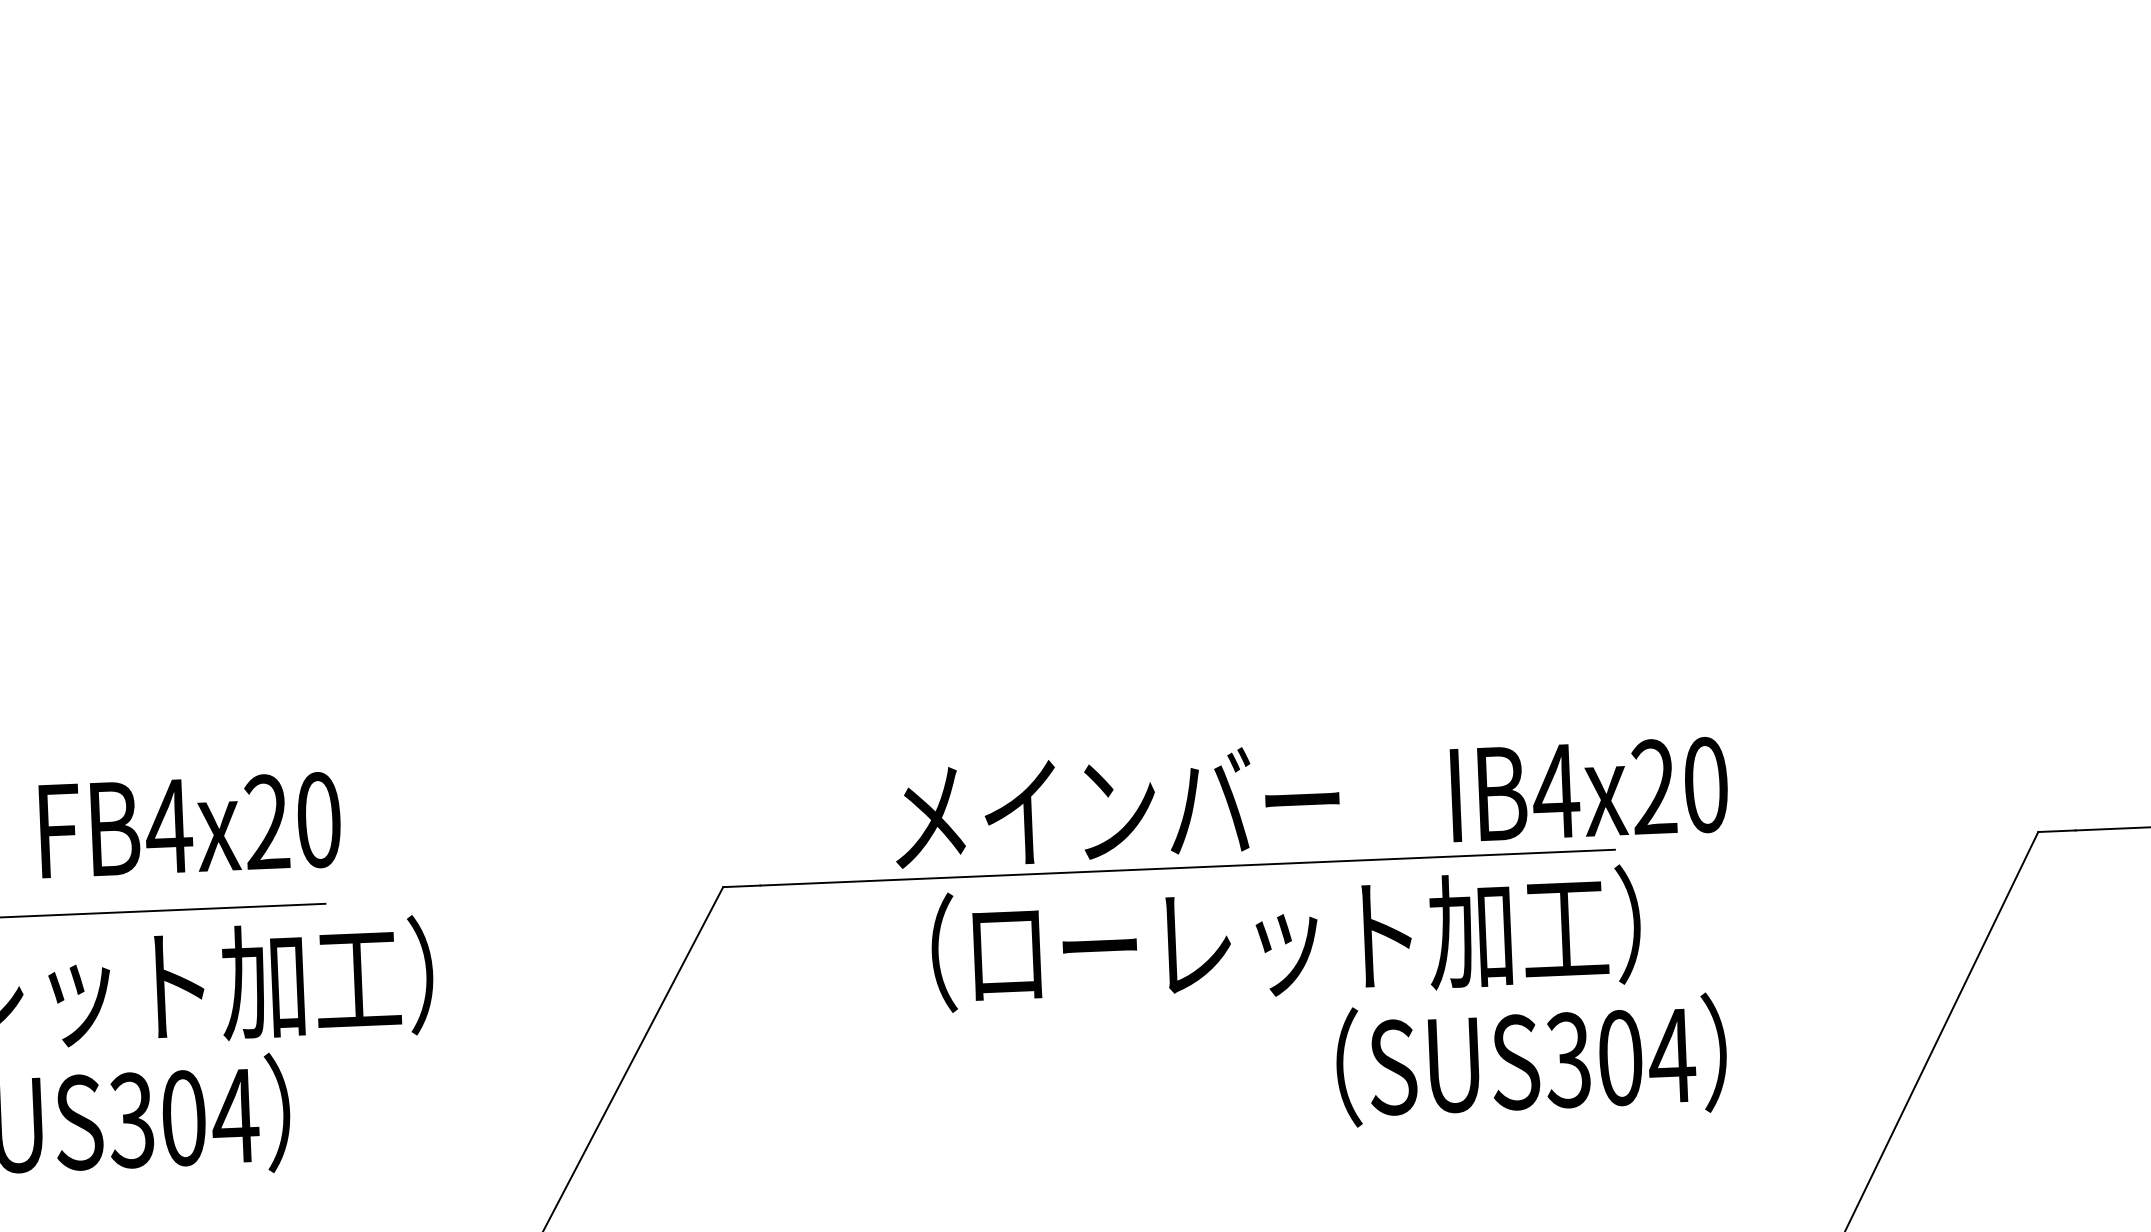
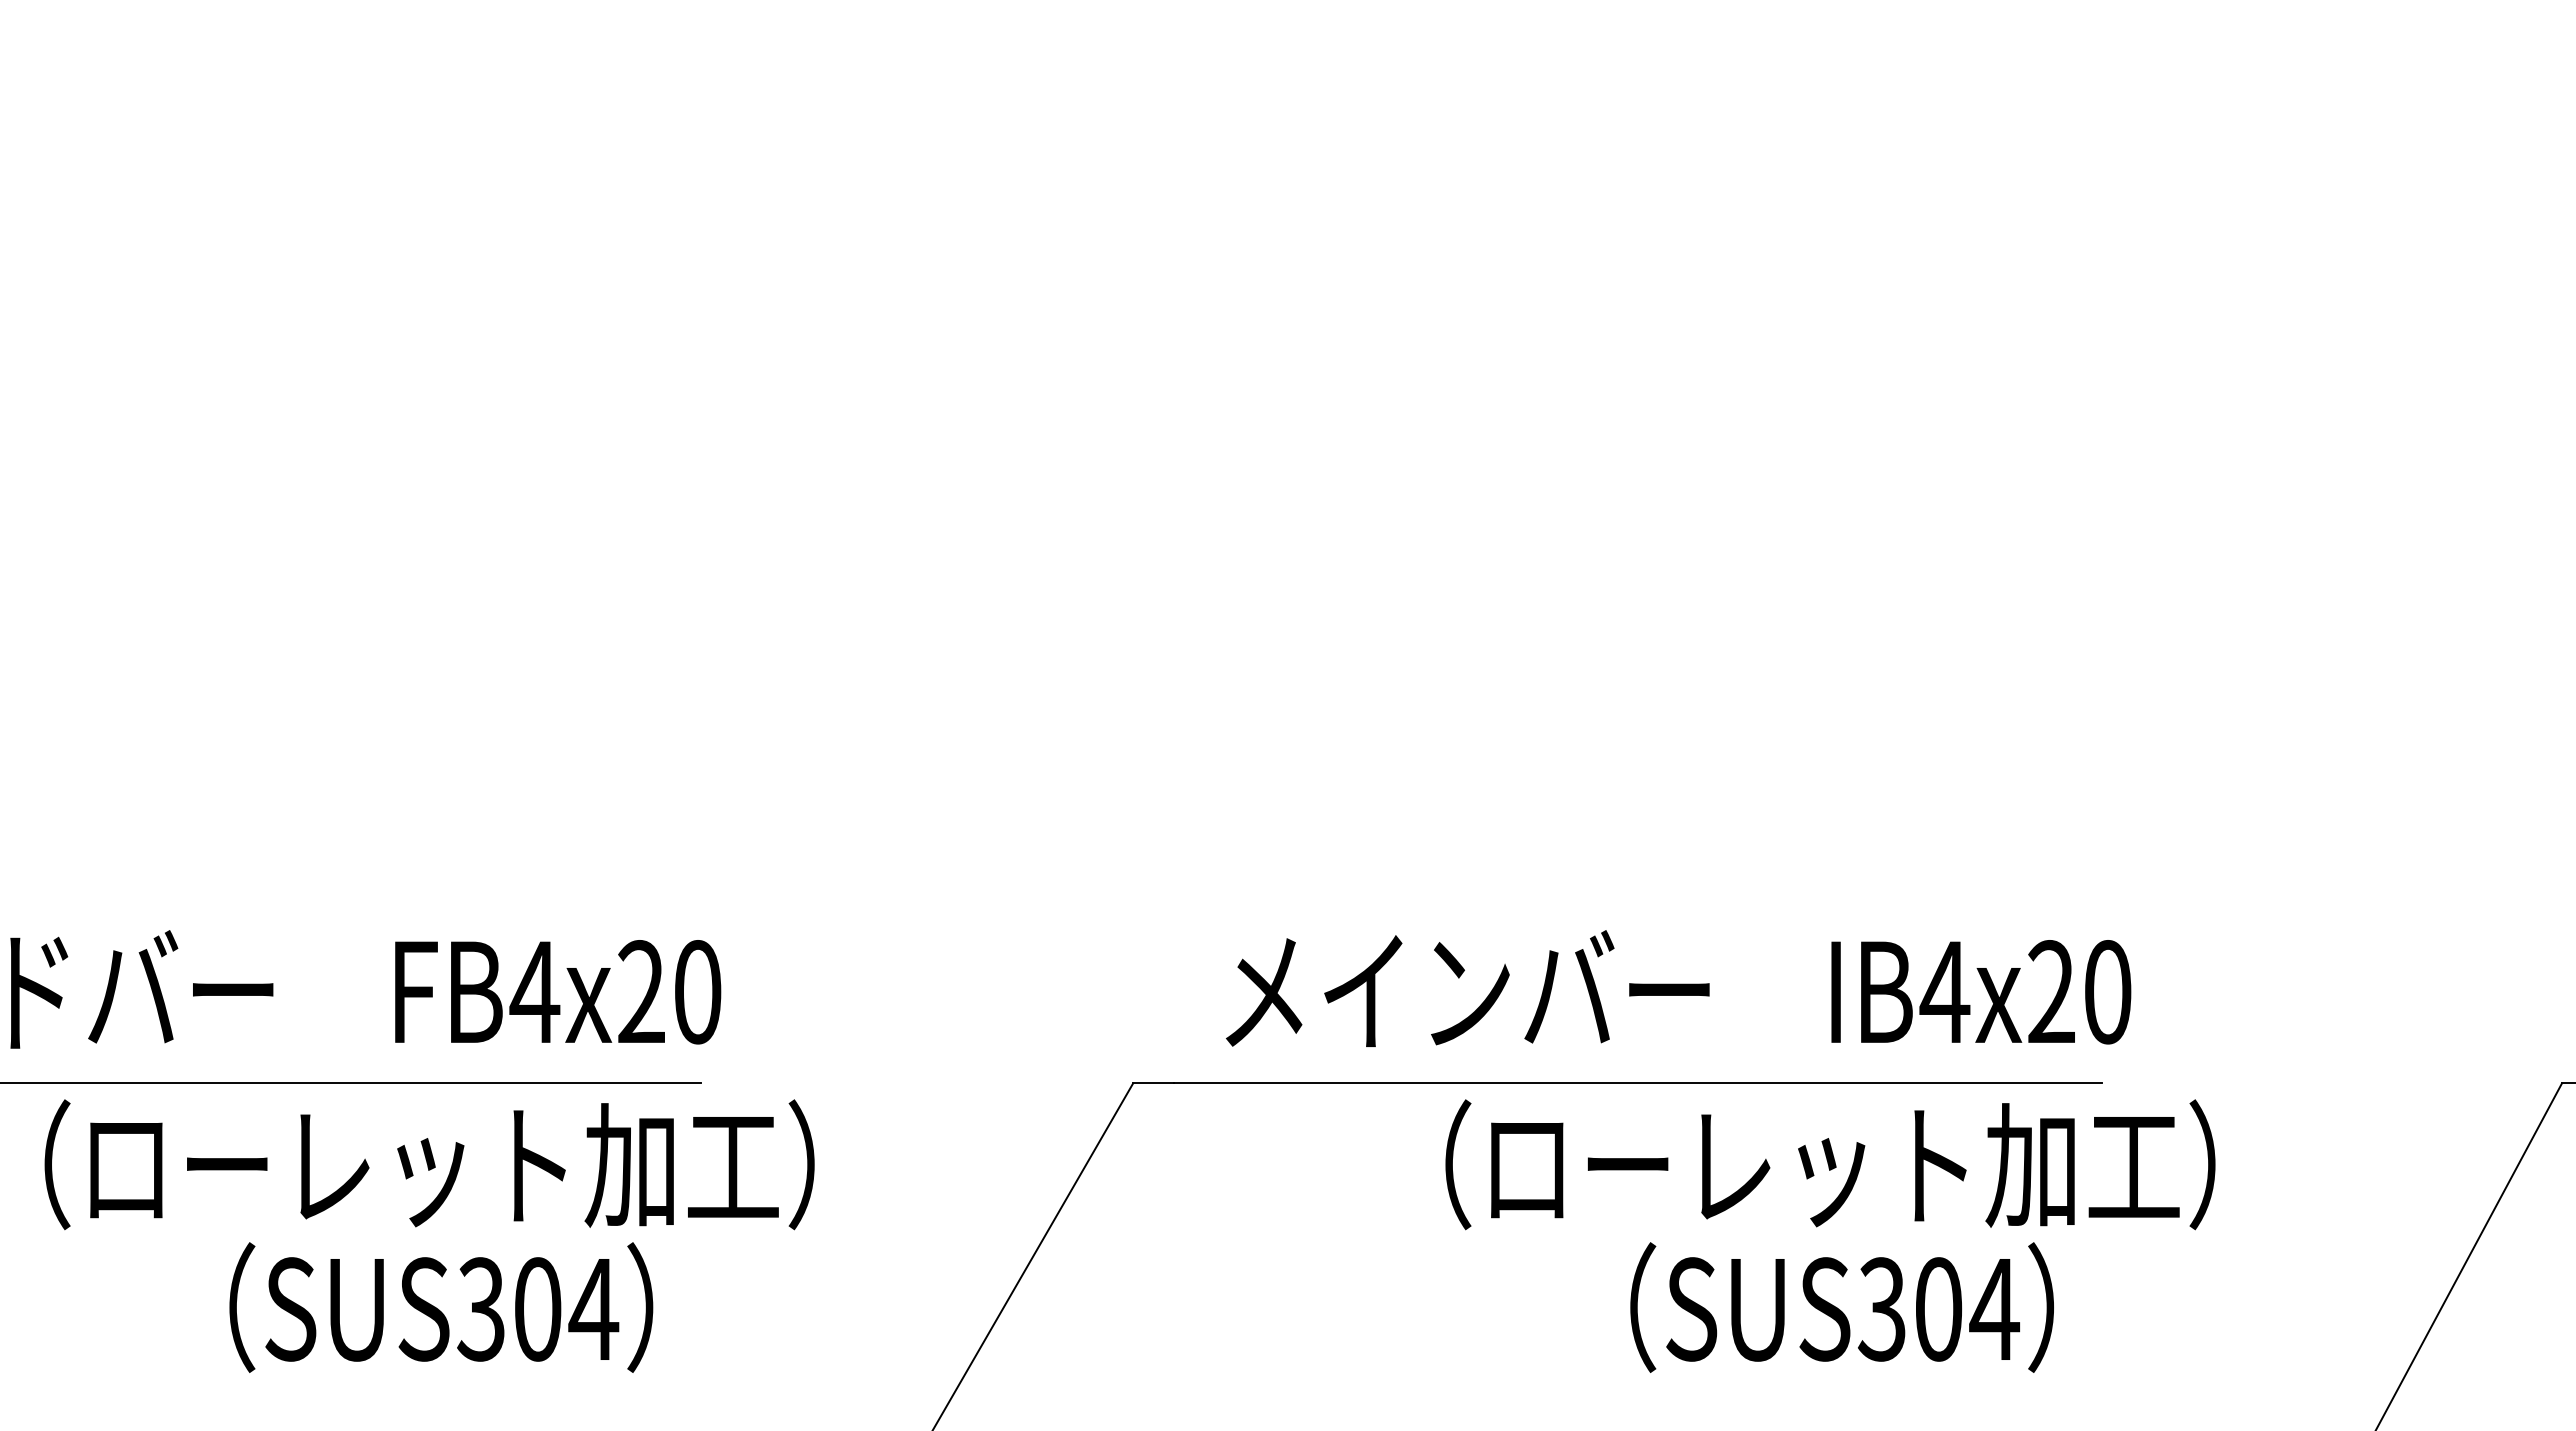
text: (1310, 798) -> (1678, 988), moved
text: (1286, 938) -> (1830, 1164), moved
text: (1530, 1060) -> (1841, 1307), moved

